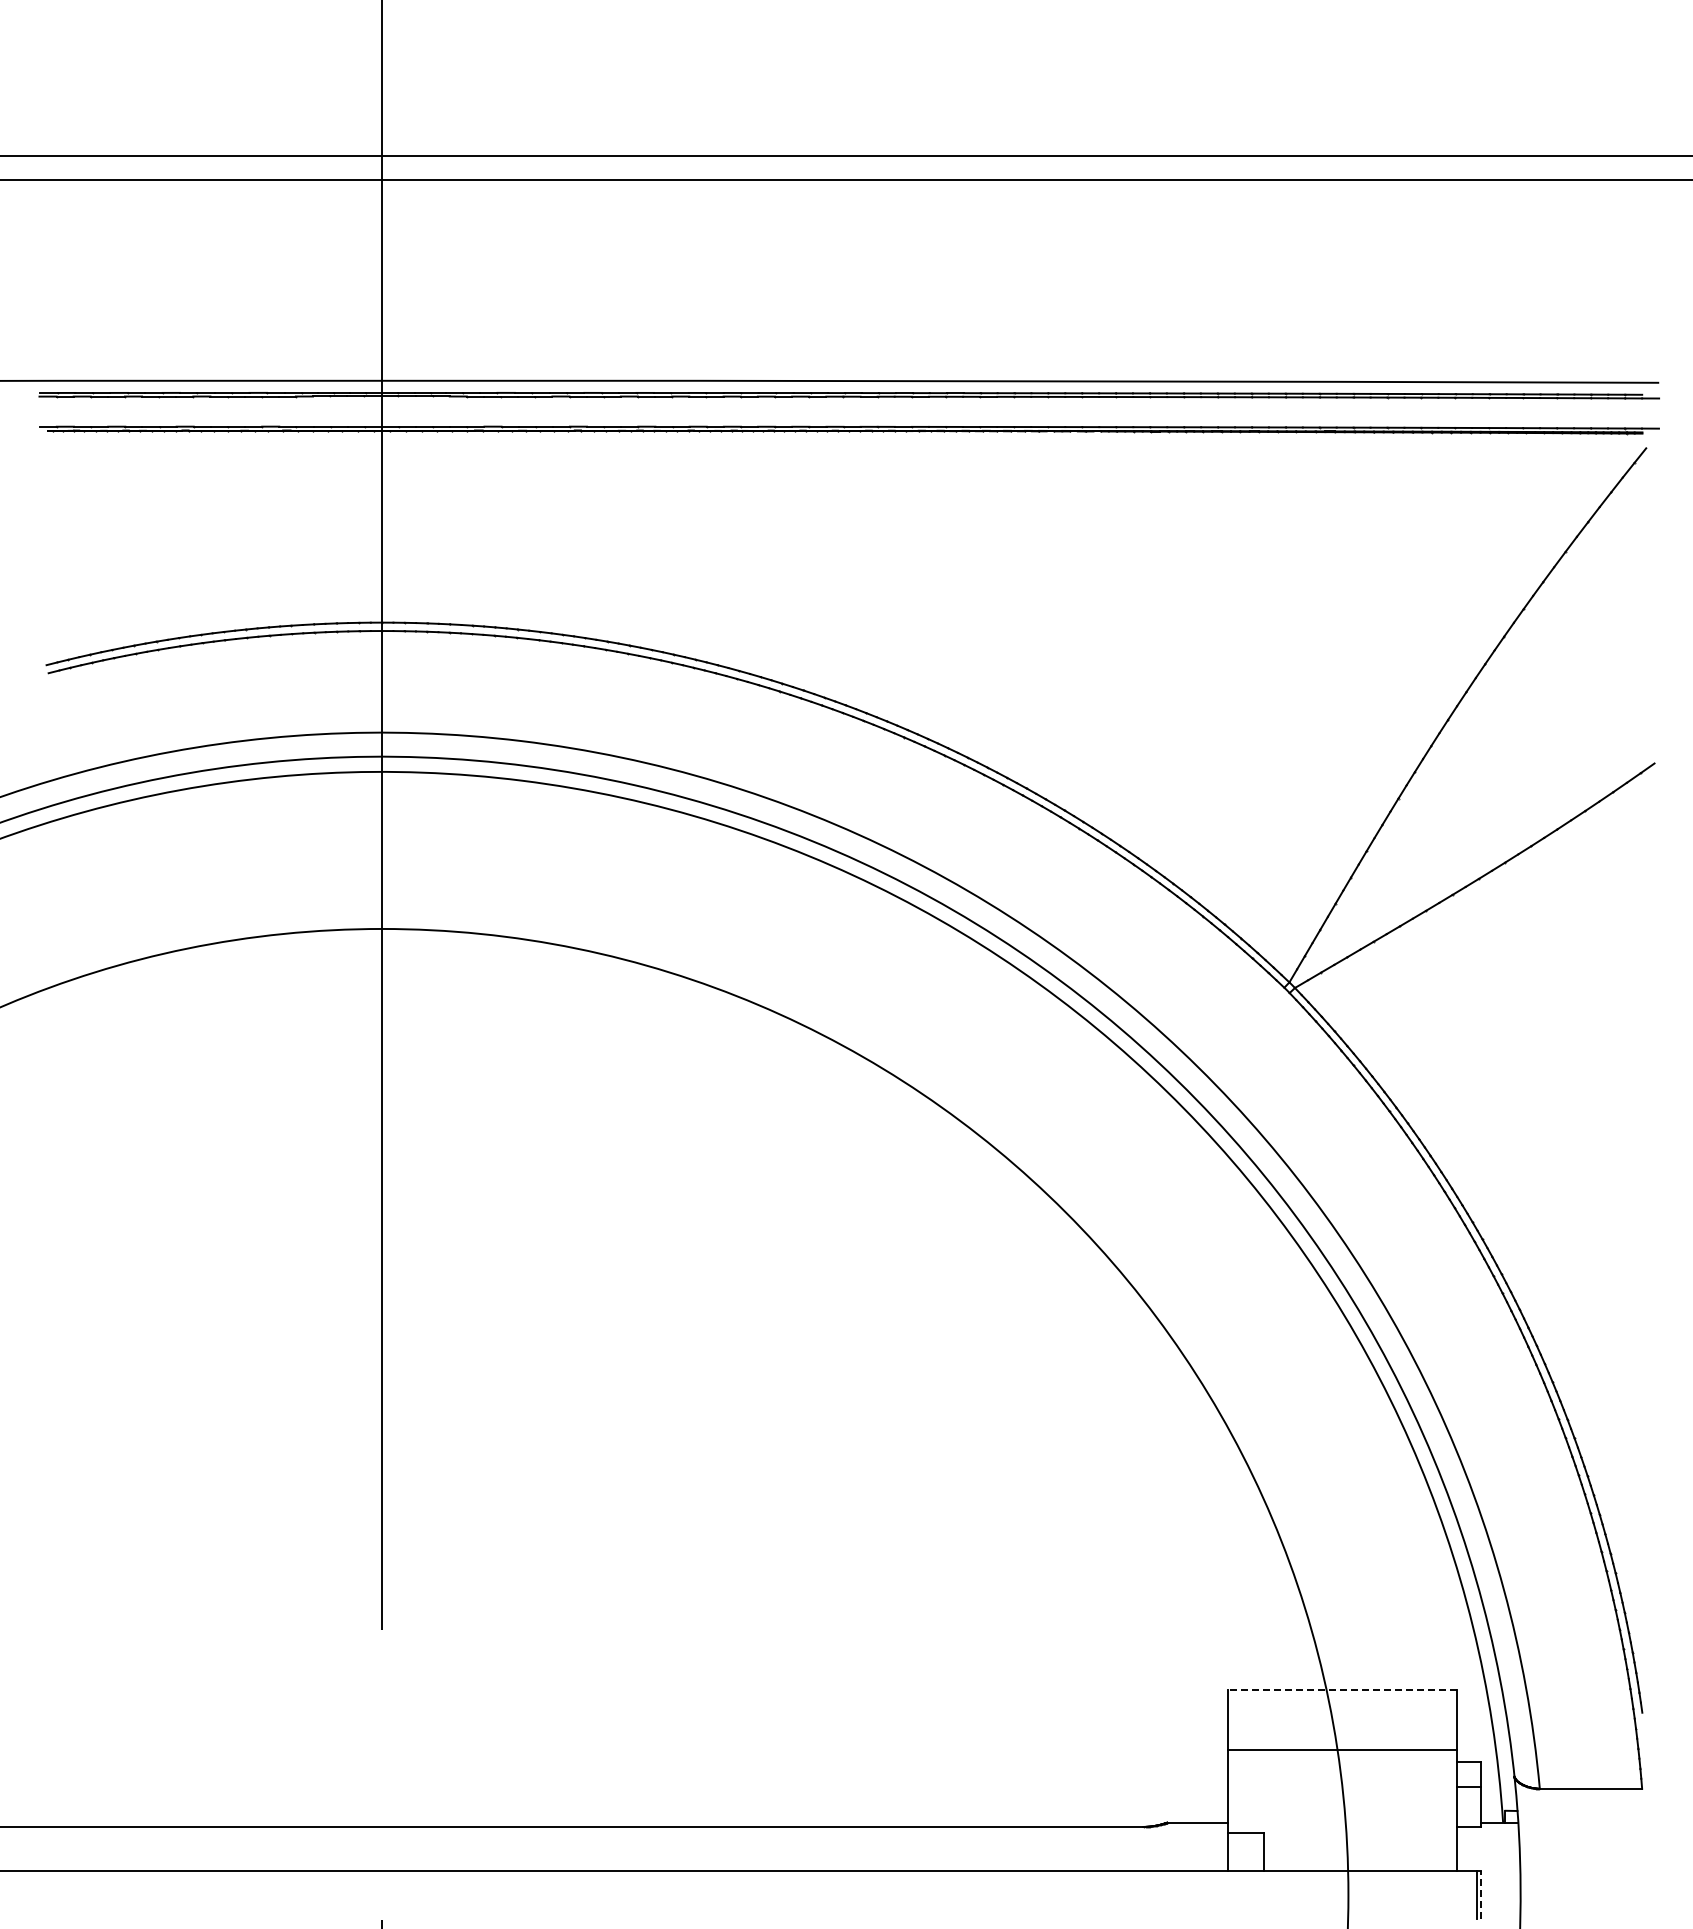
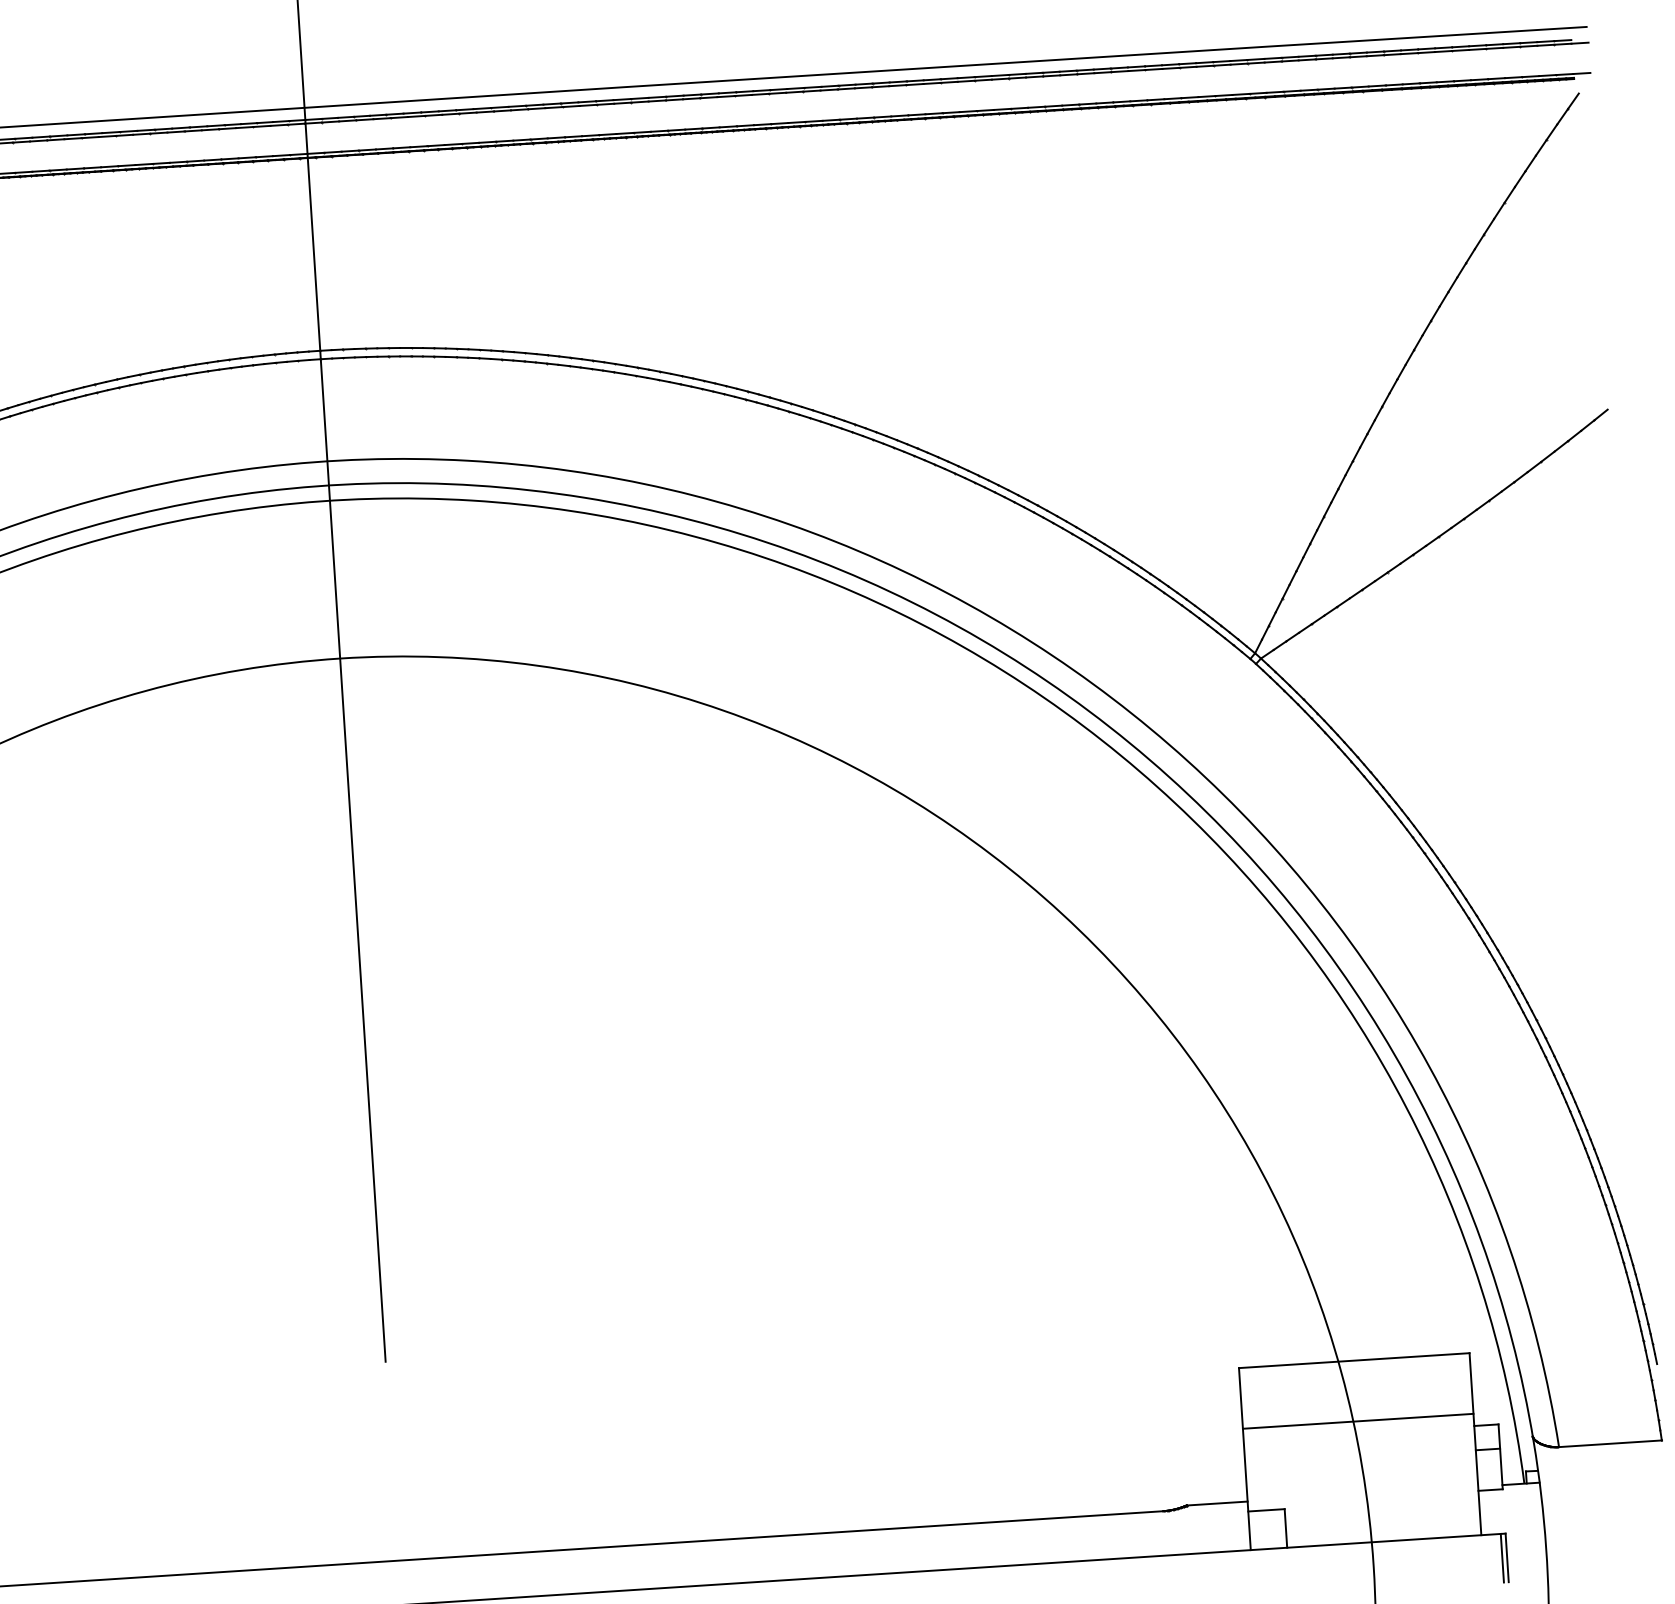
line: (1342, 1689) -> (1354, 1360), dashed -> solid
line: (1481, 1894) -> (1507, 1557), dashed -> solid

